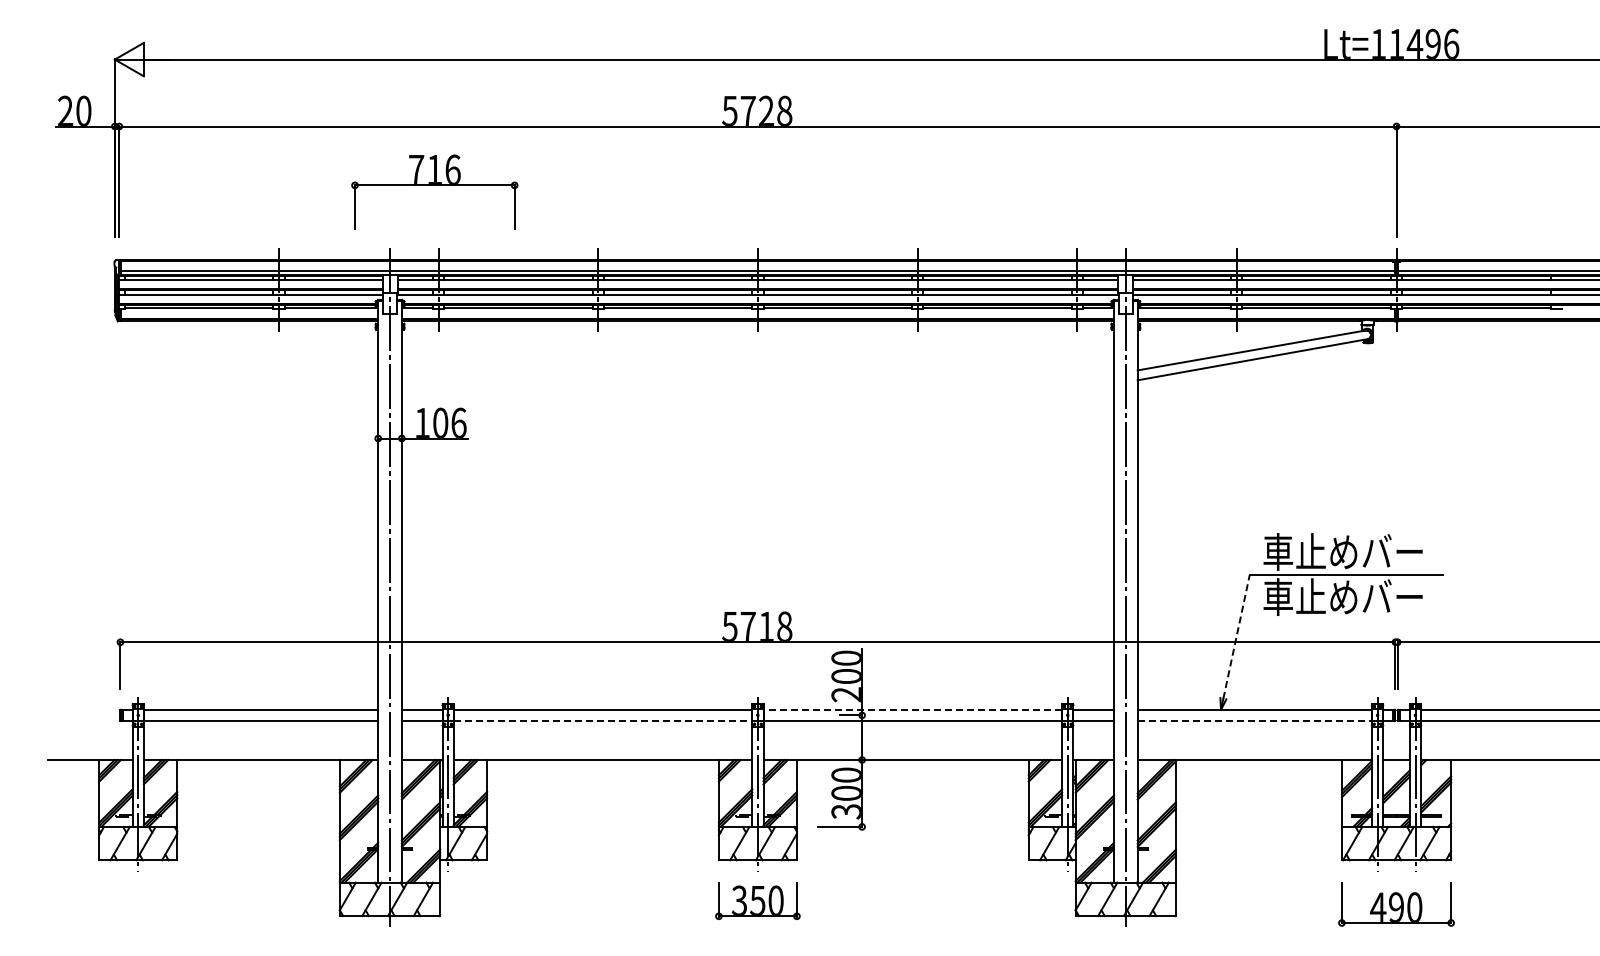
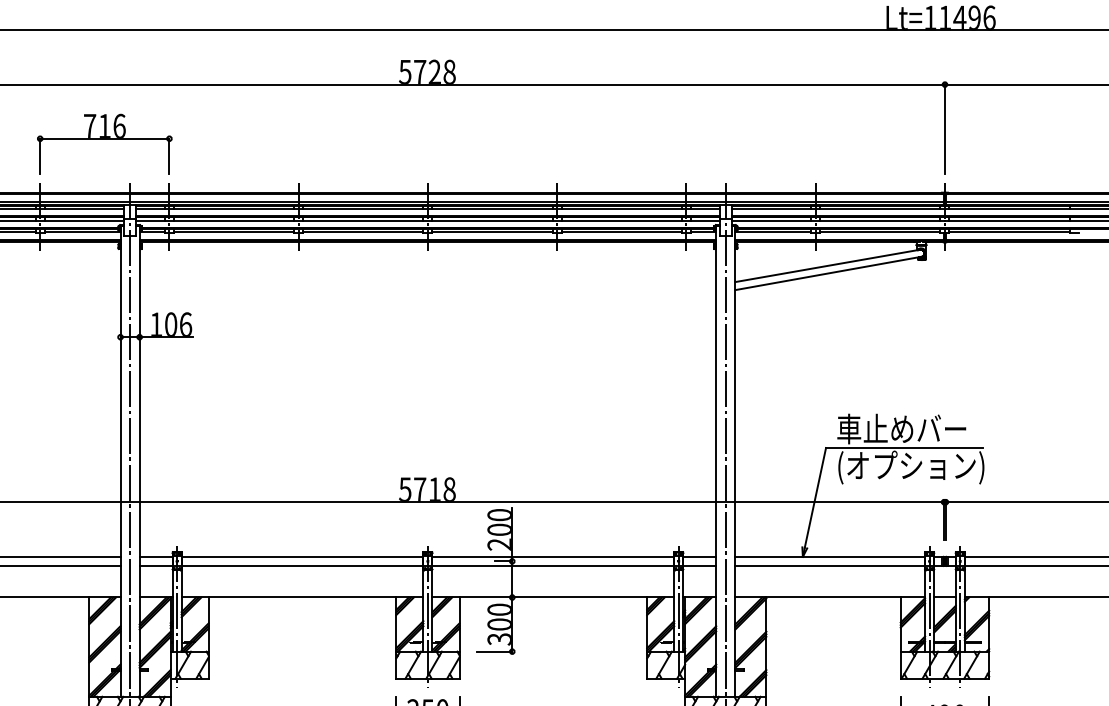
part: (434, 191) -> (104, 143), moved
text: (1354, 599) -> (910, 467), 車止めバー -> (オプション)
line: (1236, 636) -> (815, 497), dashed -> solid
line: (912, 709) -> (553, 556), dashed -> solid
line: (603, 720) -> (302, 565), dashed -> solid
line: (1255, 720) -> (830, 565), dashed -> solid

